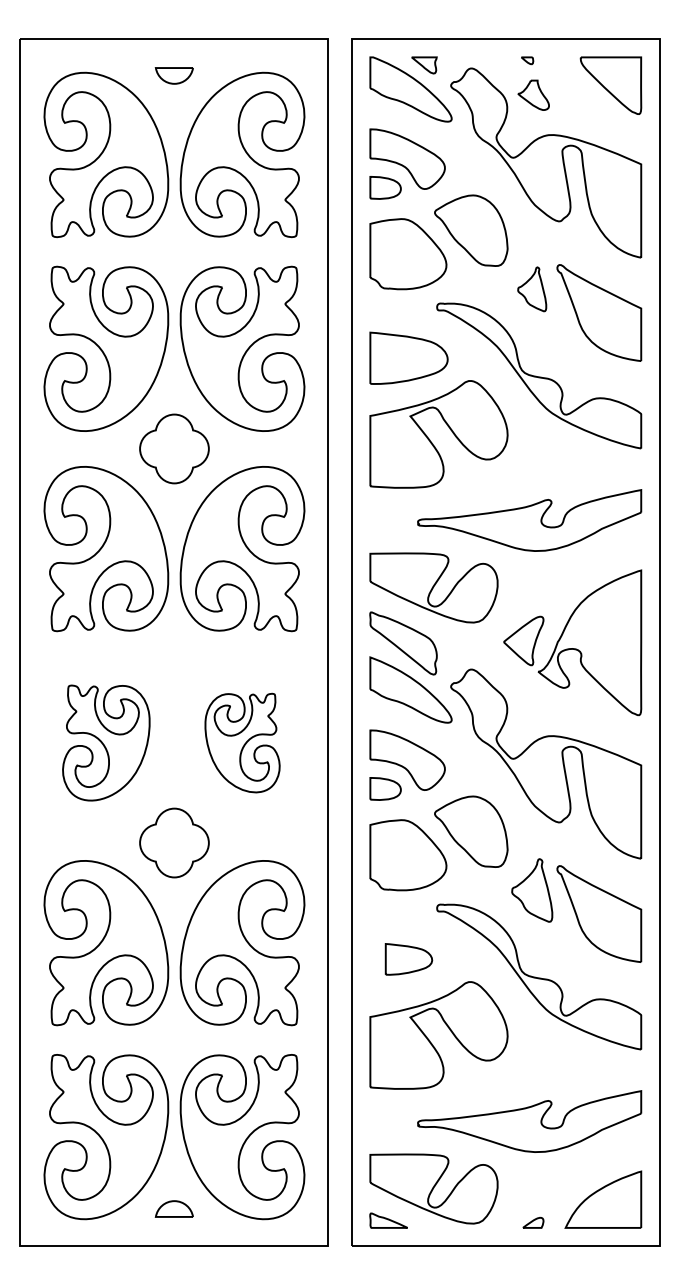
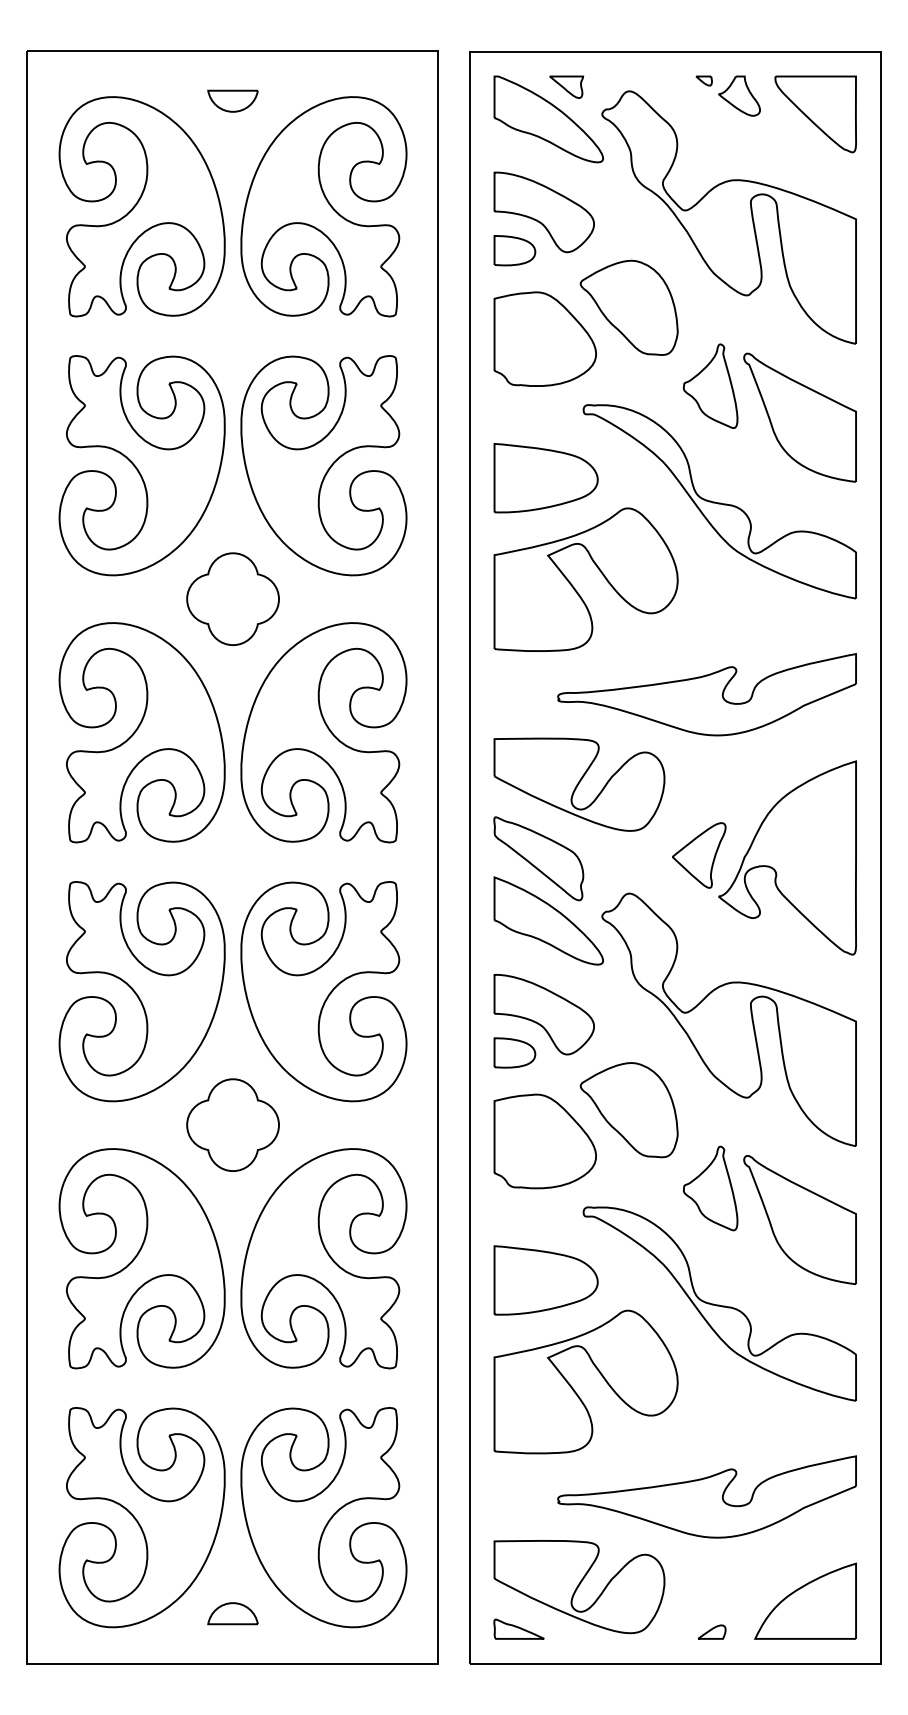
part: (533, 94) -> (739, 95), moved
part: (532, 288) -> (710, 385), size x1.43
part: (105, 742) -> (141, 991), size x1.43
part: (242, 742) -> (323, 991), size x1.67
part: (408, 959) -> (545, 1280), size x1.67

